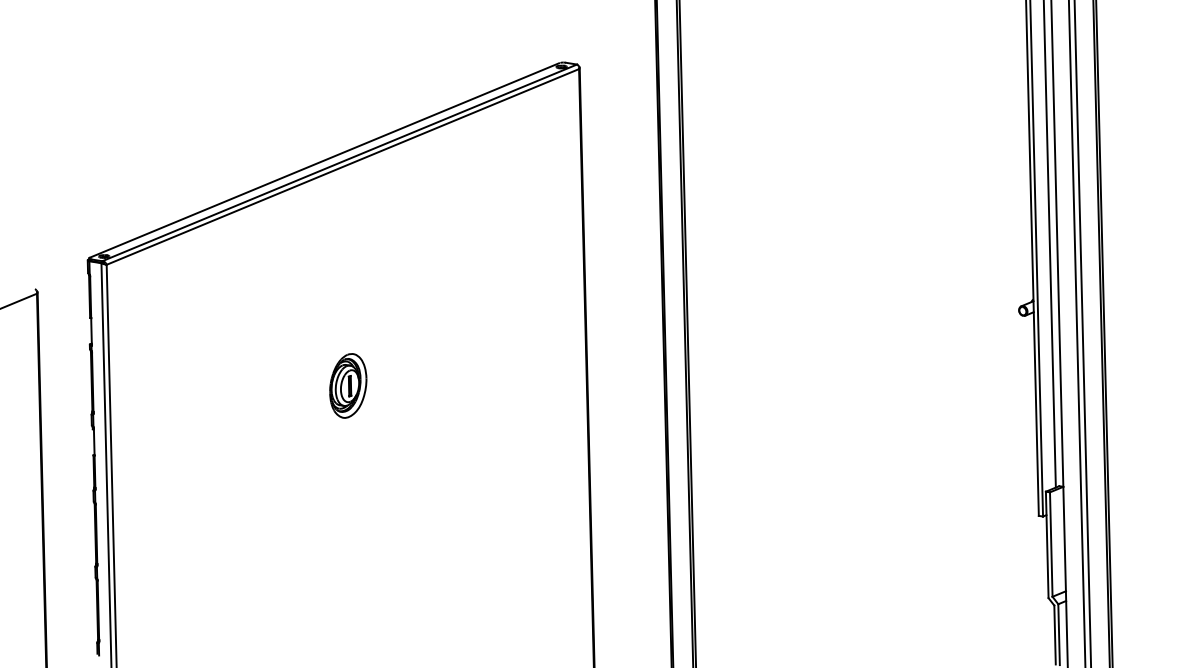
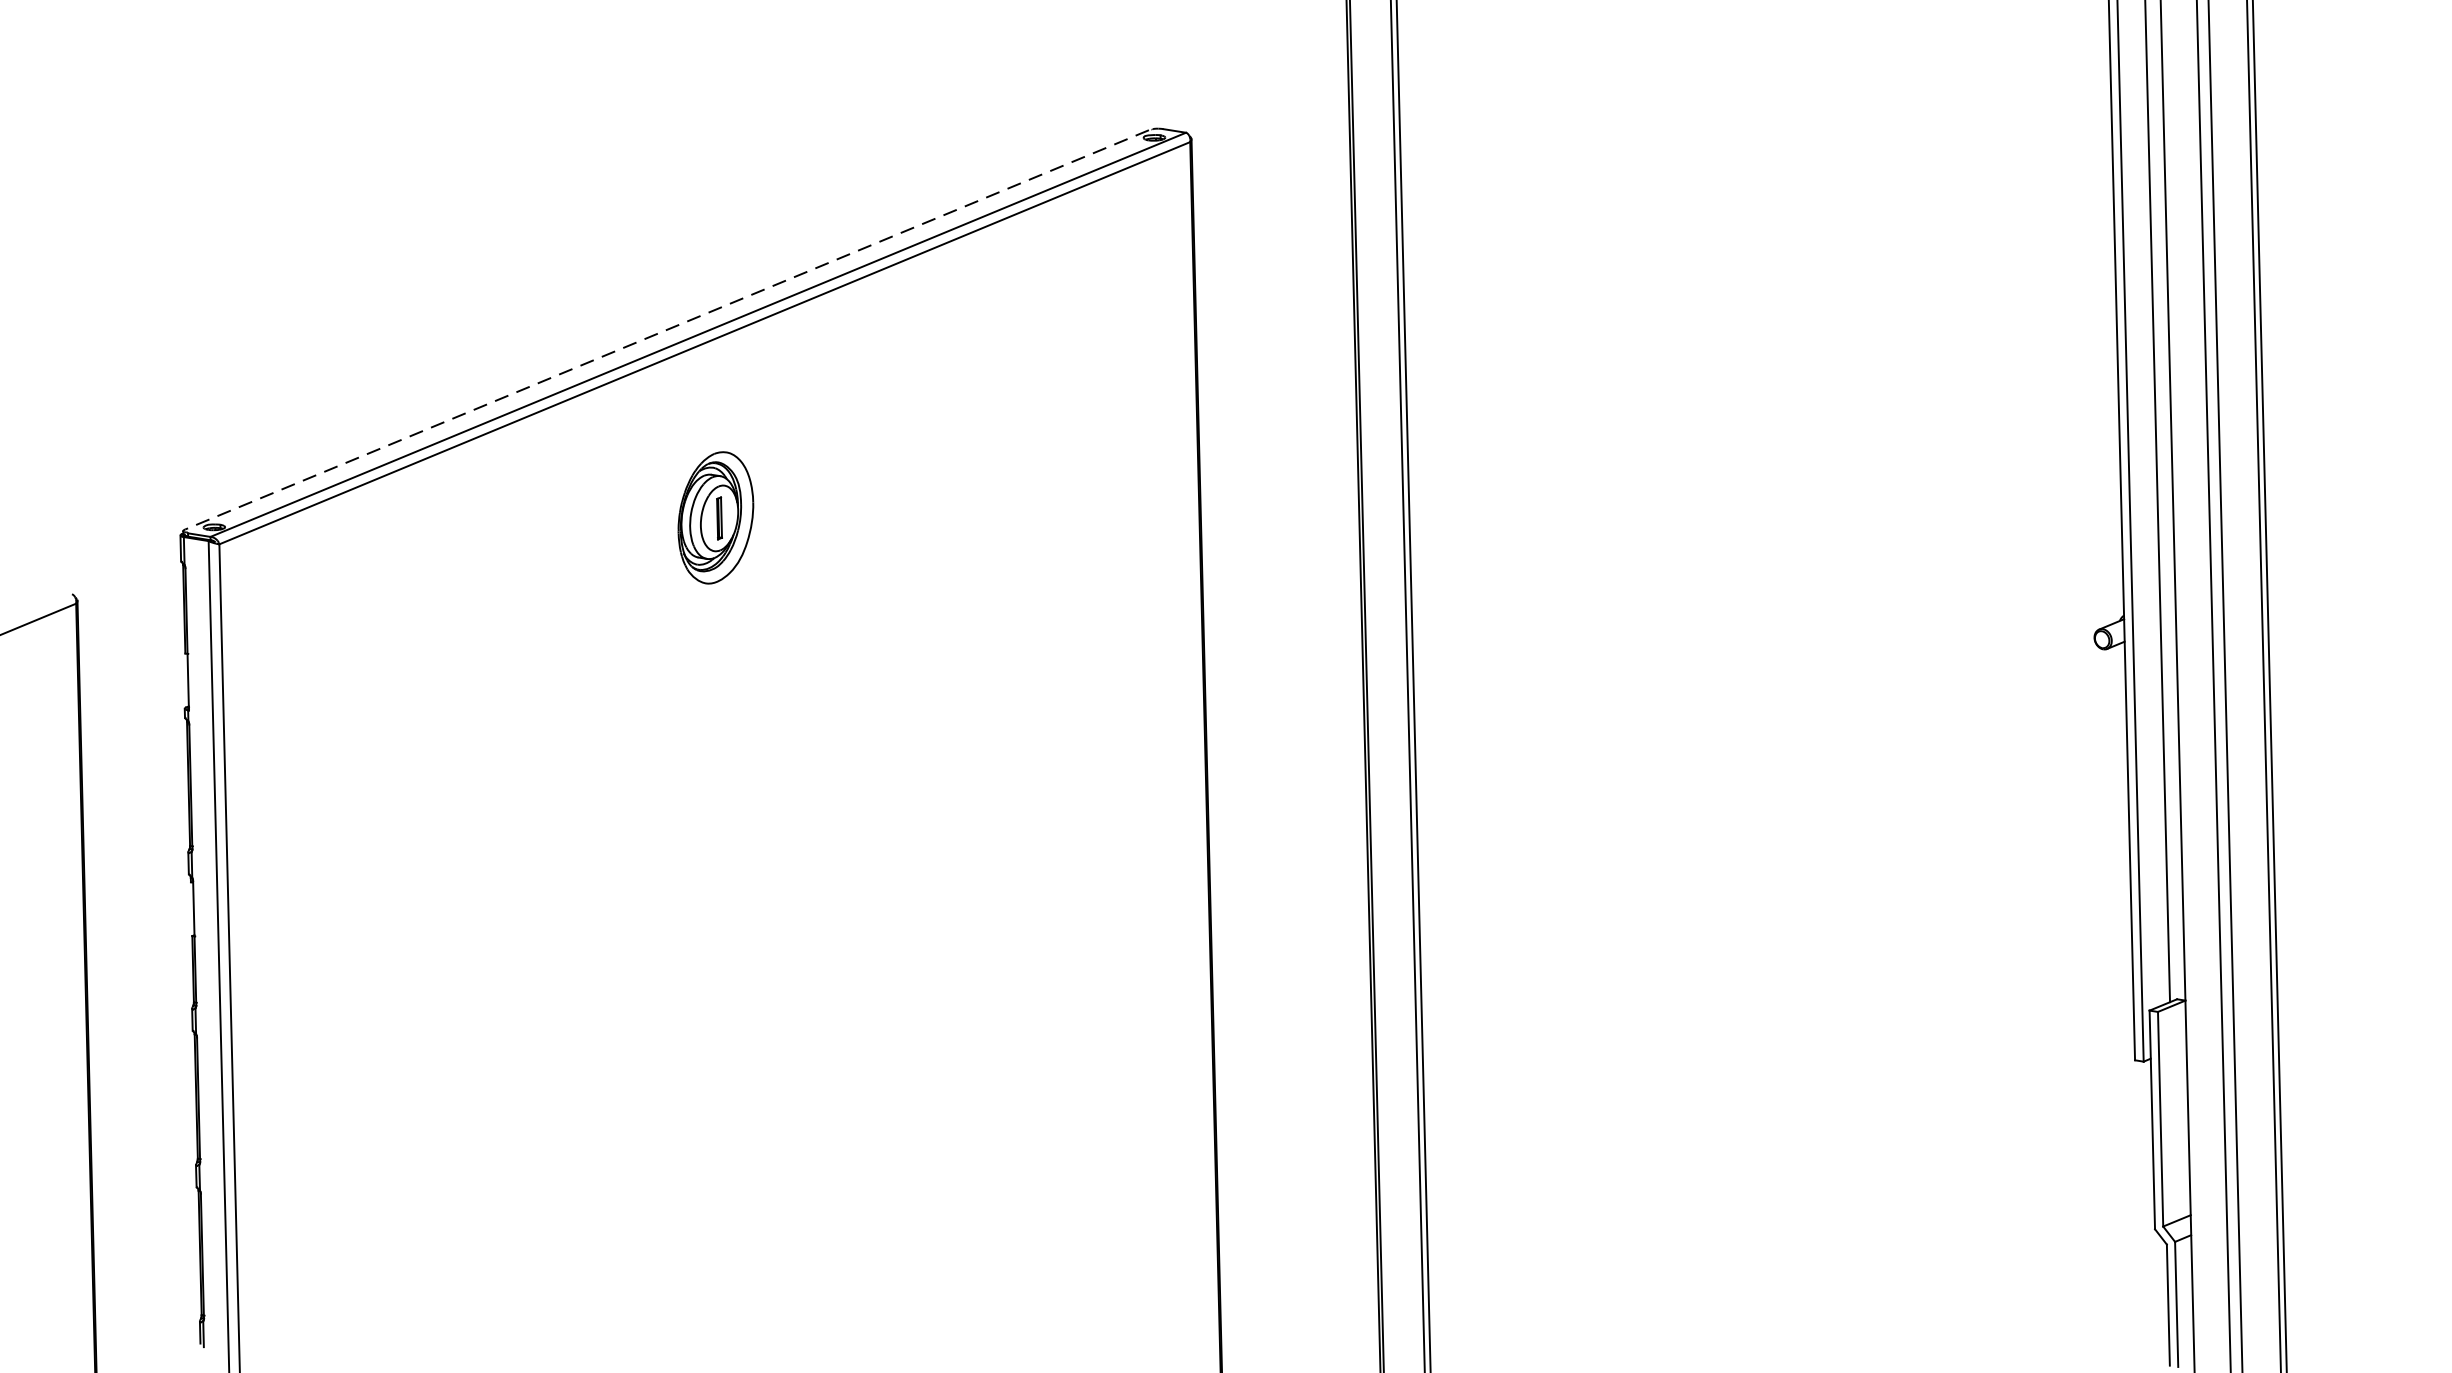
line: (324, 160) -> (667, 329), solid -> dashed
part: (348, 385) -> (716, 516), moved

